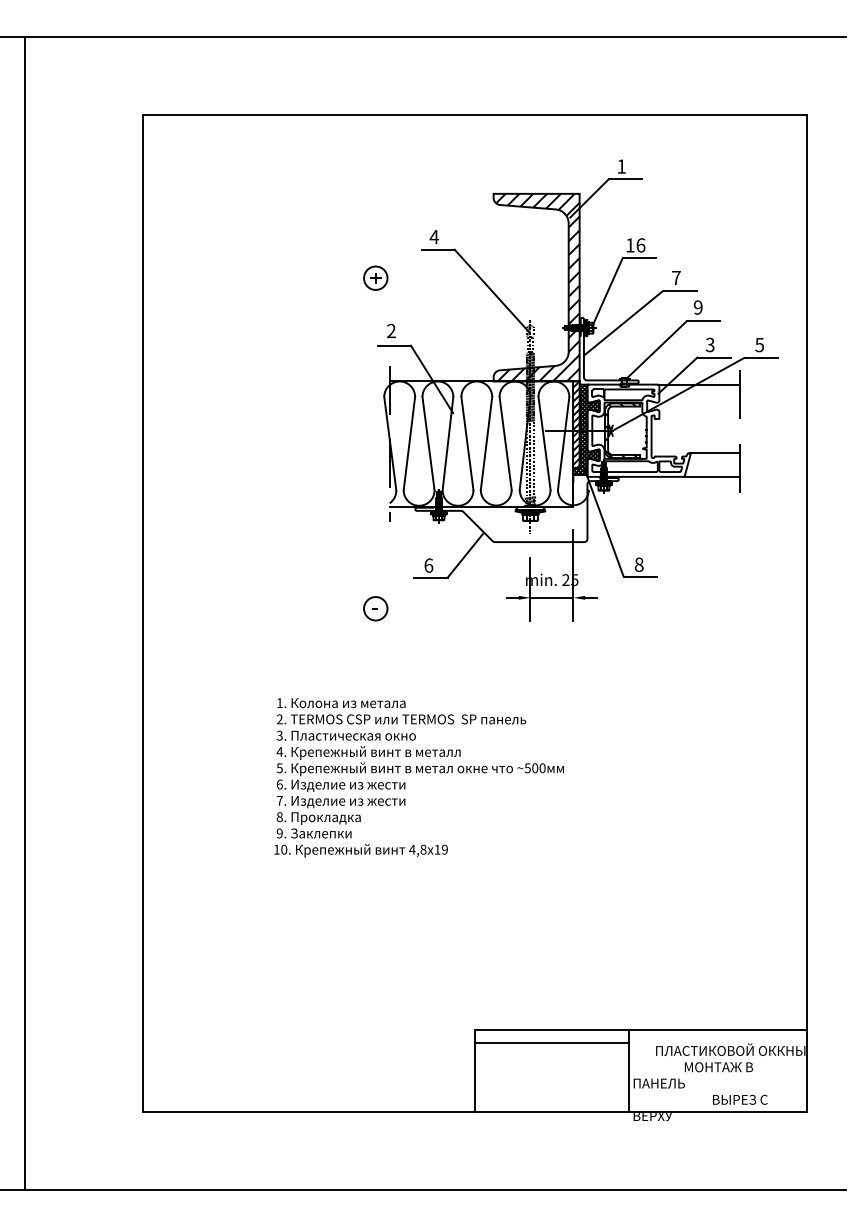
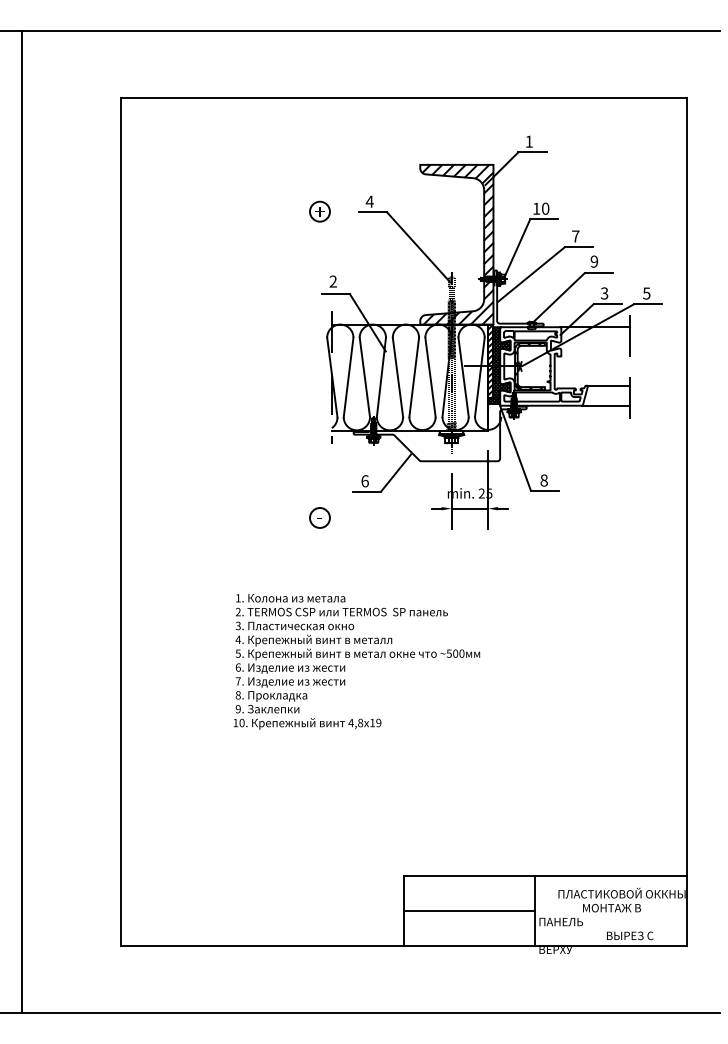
text: (640, 245) -> (545, 208), 16 -> 10
part: (375, 278) -> (319, 211), moved
line: (551, 1042) -> (469, 911), moved

